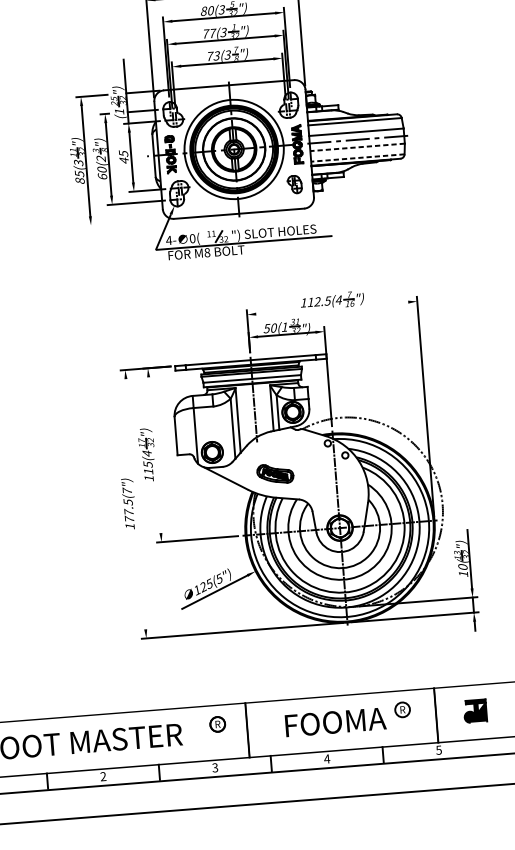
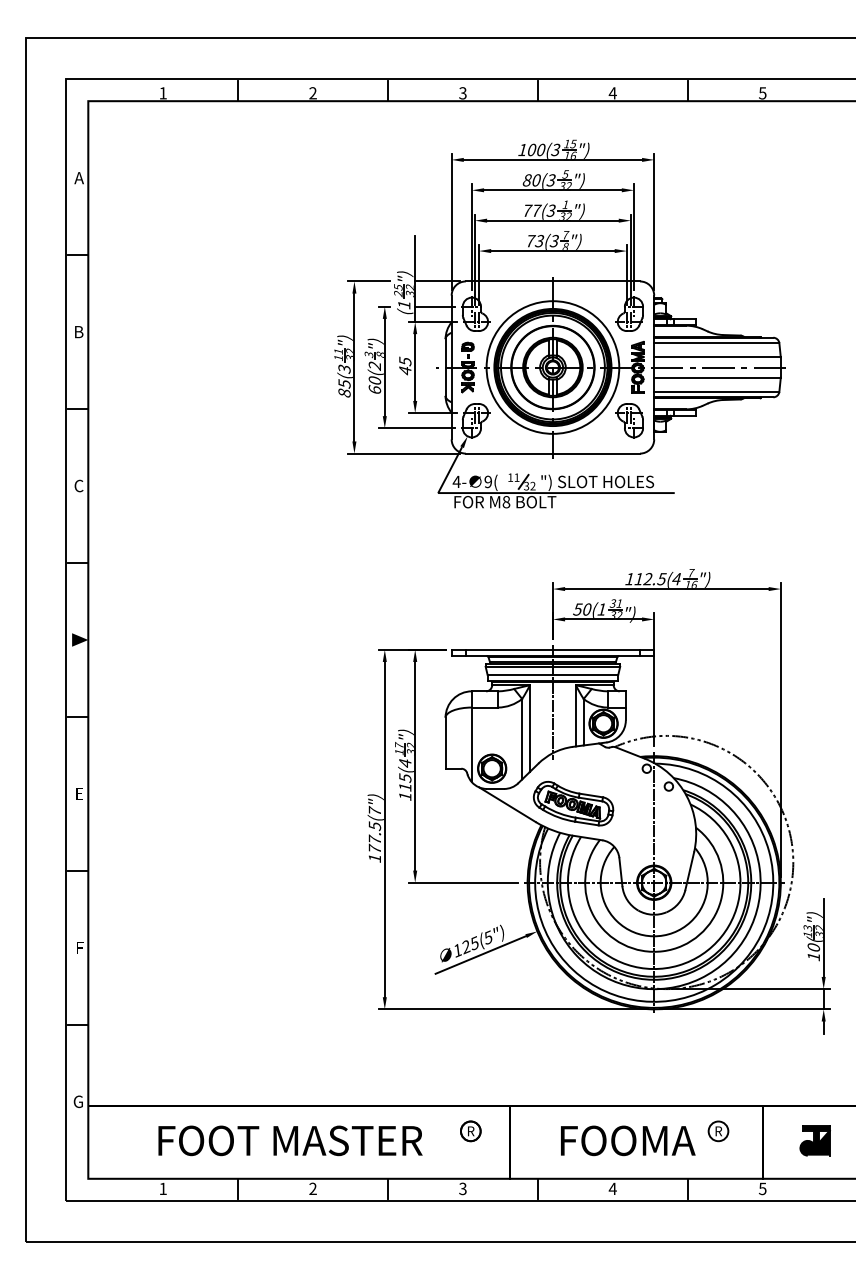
line: (357, 147) -> (717, 377), dashed -> solid
line: (357, 157) -> (716, 391), dashed -> solid
part: (294, 184) -> (629, 420), size x1.43
line: (127, 222) -> (403, 453), added
text: (192, 239) -> (488, 482), 0( -> 9(
line: (331, 308) -> (666, 589), added
line: (154, 454) -> (415, 765), added
part: (275, 473) -> (573, 803), size x1.67
line: (135, 504) -> (384, 829), added

